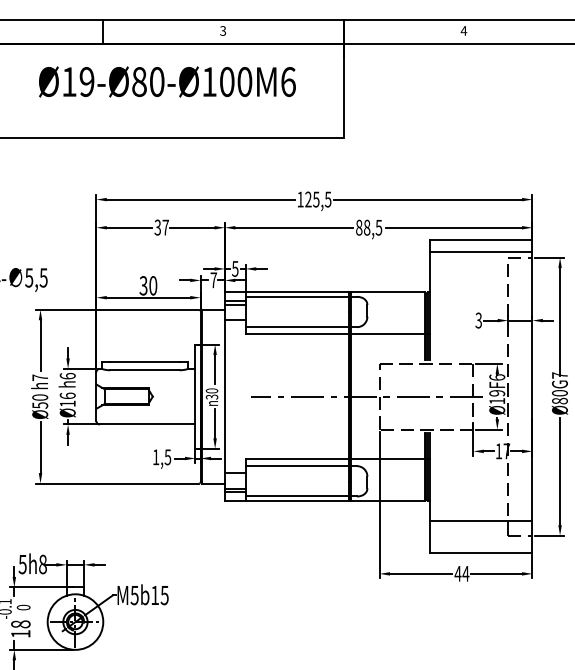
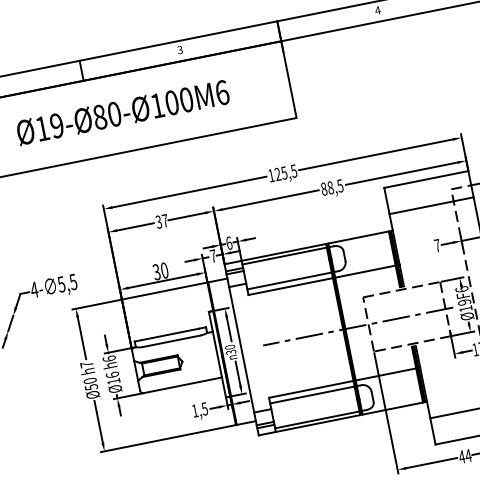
text: (167, 81) -> (122, 112), moved
line: (480, 252) -> (431, 206), moved
text: (235, 268) -> (229, 242), 5 -> 6
text: (478, 320) -> (437, 245), 3 -> 7

